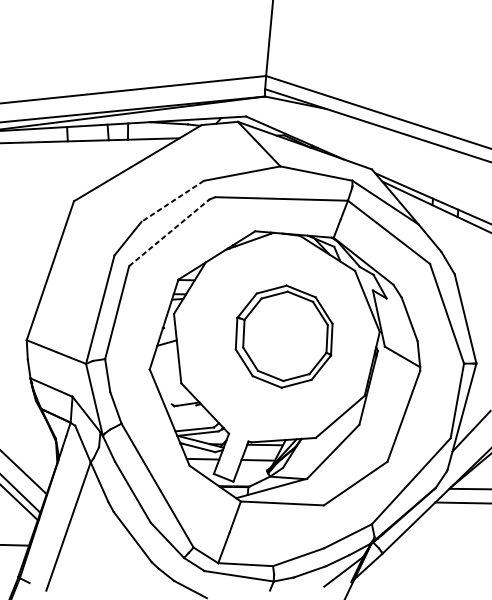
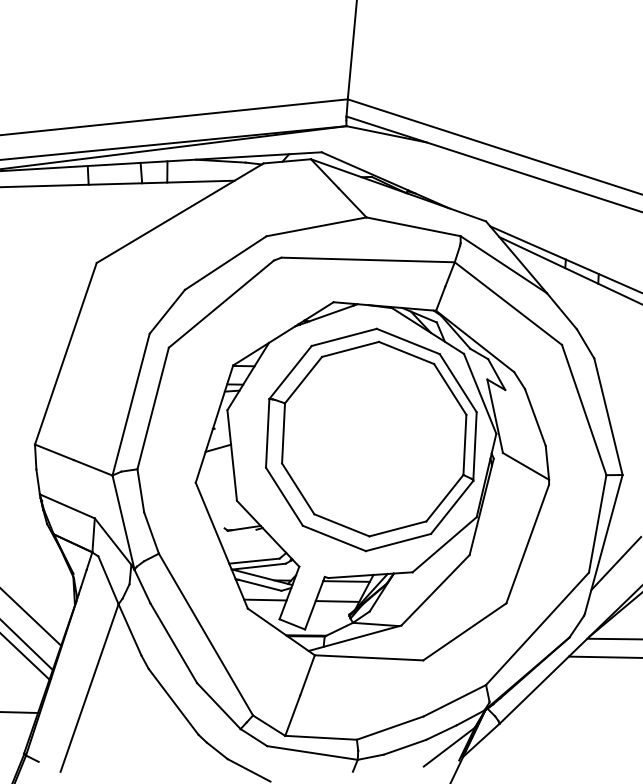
line: (172, 201) -> (225, 263), dashed -> solid
line: (169, 232) -> (221, 303), dashed -> solid
part: (284, 336) -> (371, 439), size x1.67

